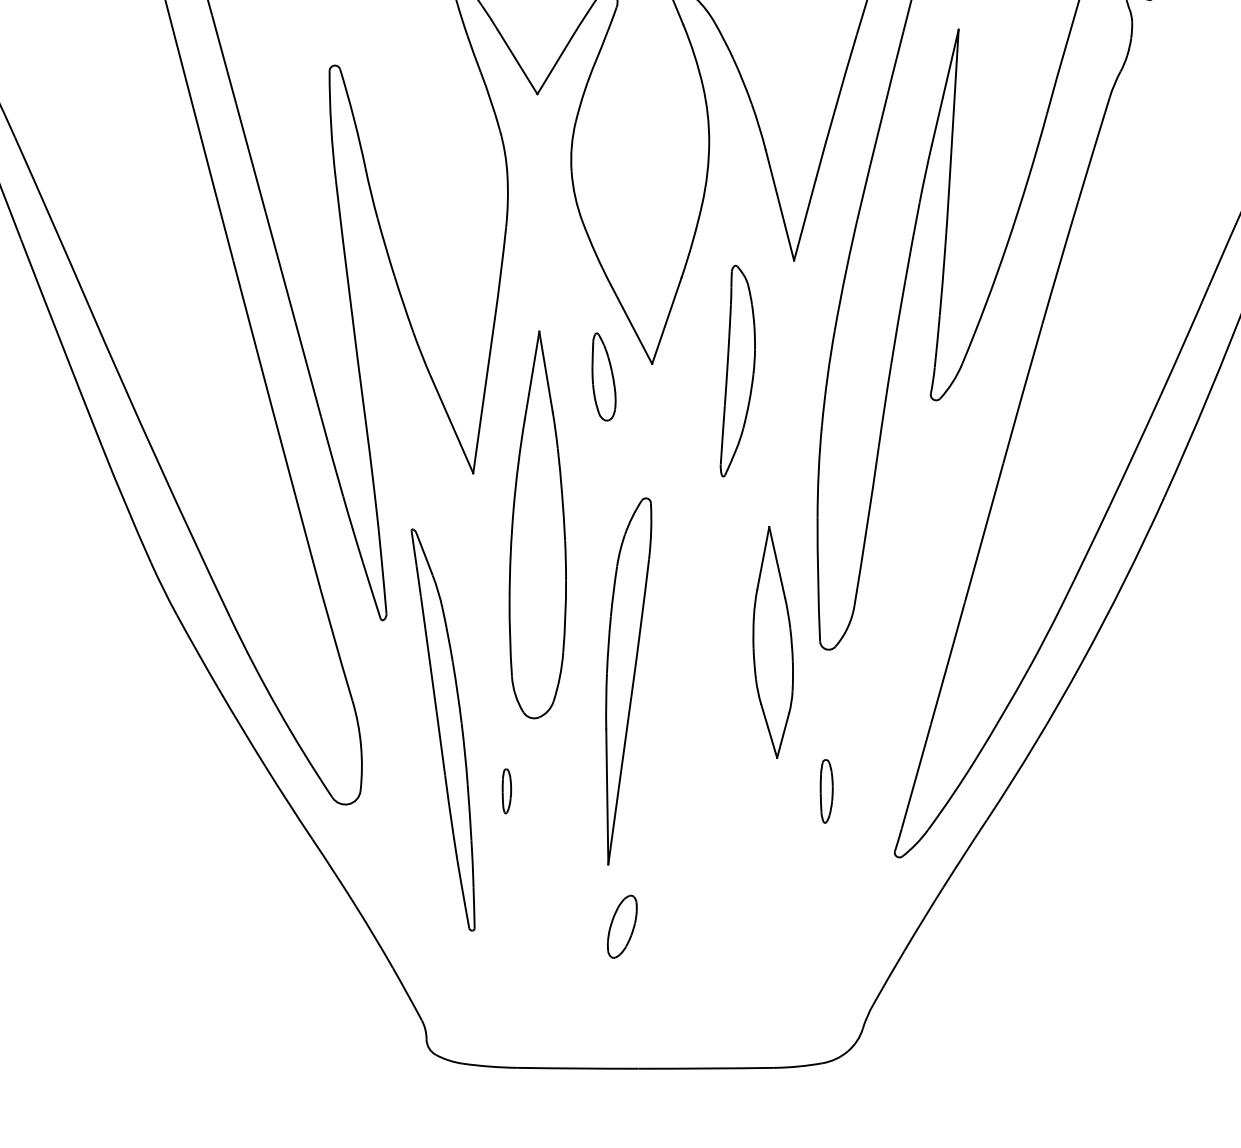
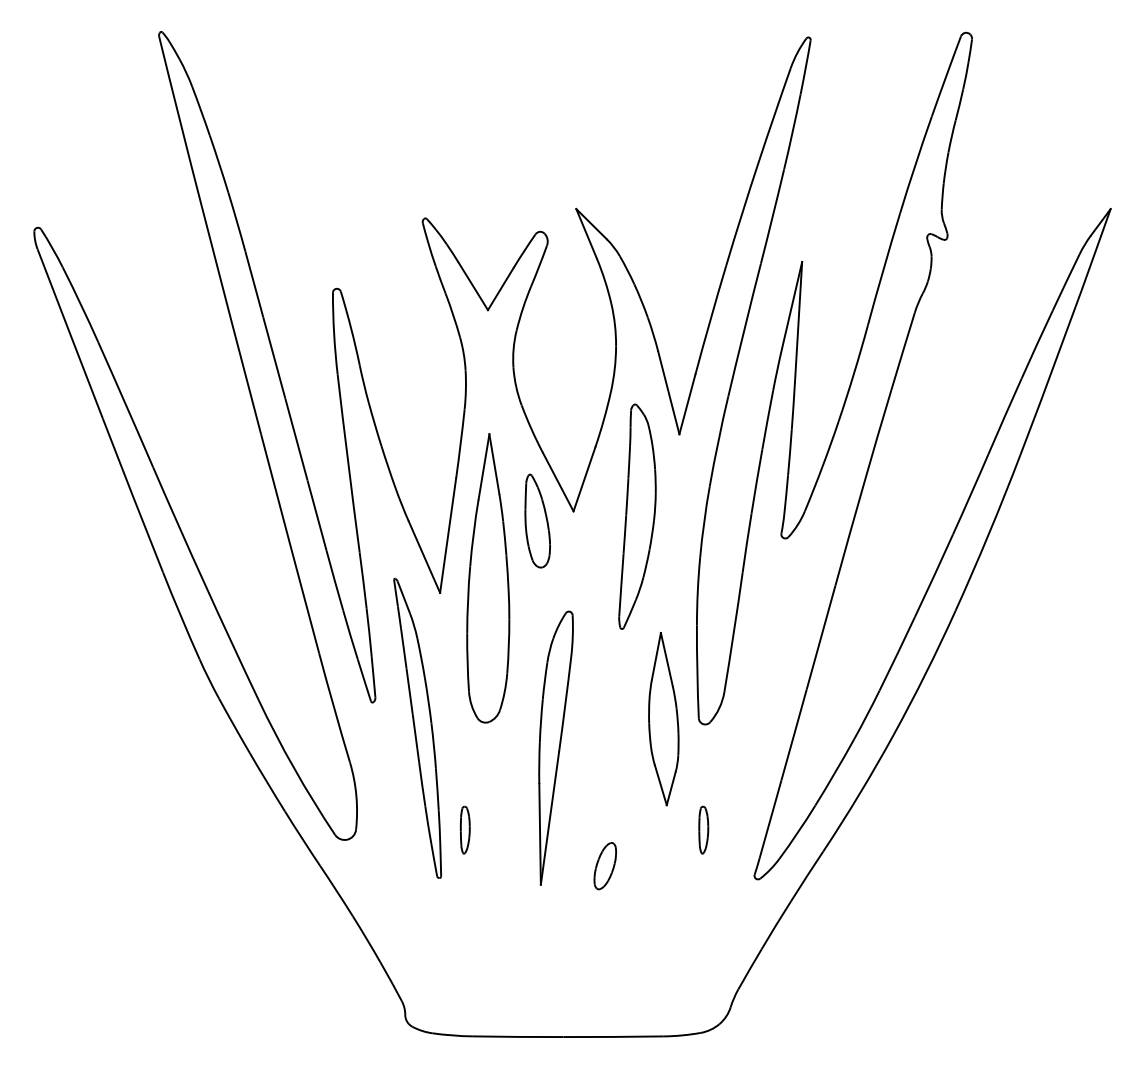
part: (737, 370) -> (637, 516), size x1.43
part: (603, 376) -> (537, 520), size x1.43
part: (538, 525) -> (488, 578), moved
part: (442, 728) -> (417, 727), moved
part: (505, 790) -> (464, 829), size x1.43
part: (622, 927) -> (605, 866), moved

